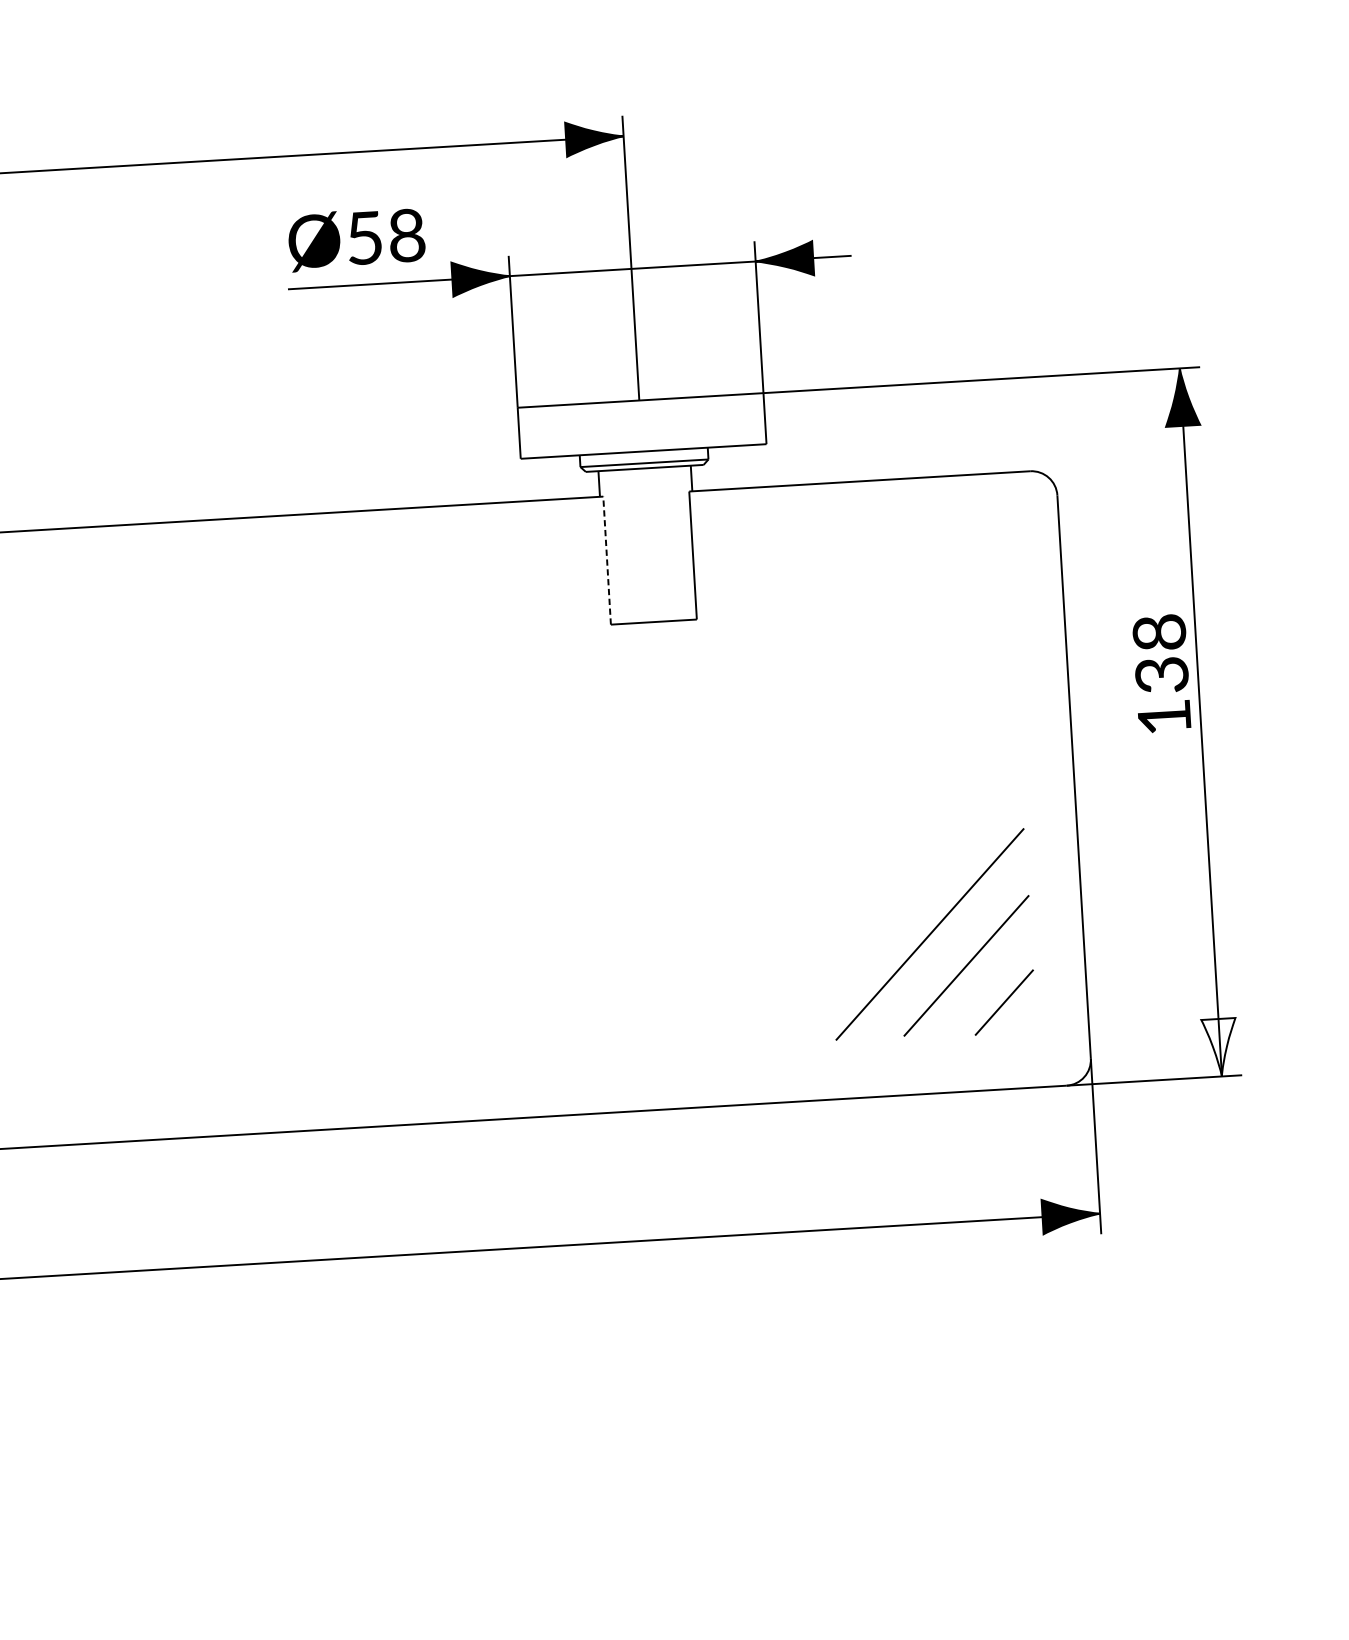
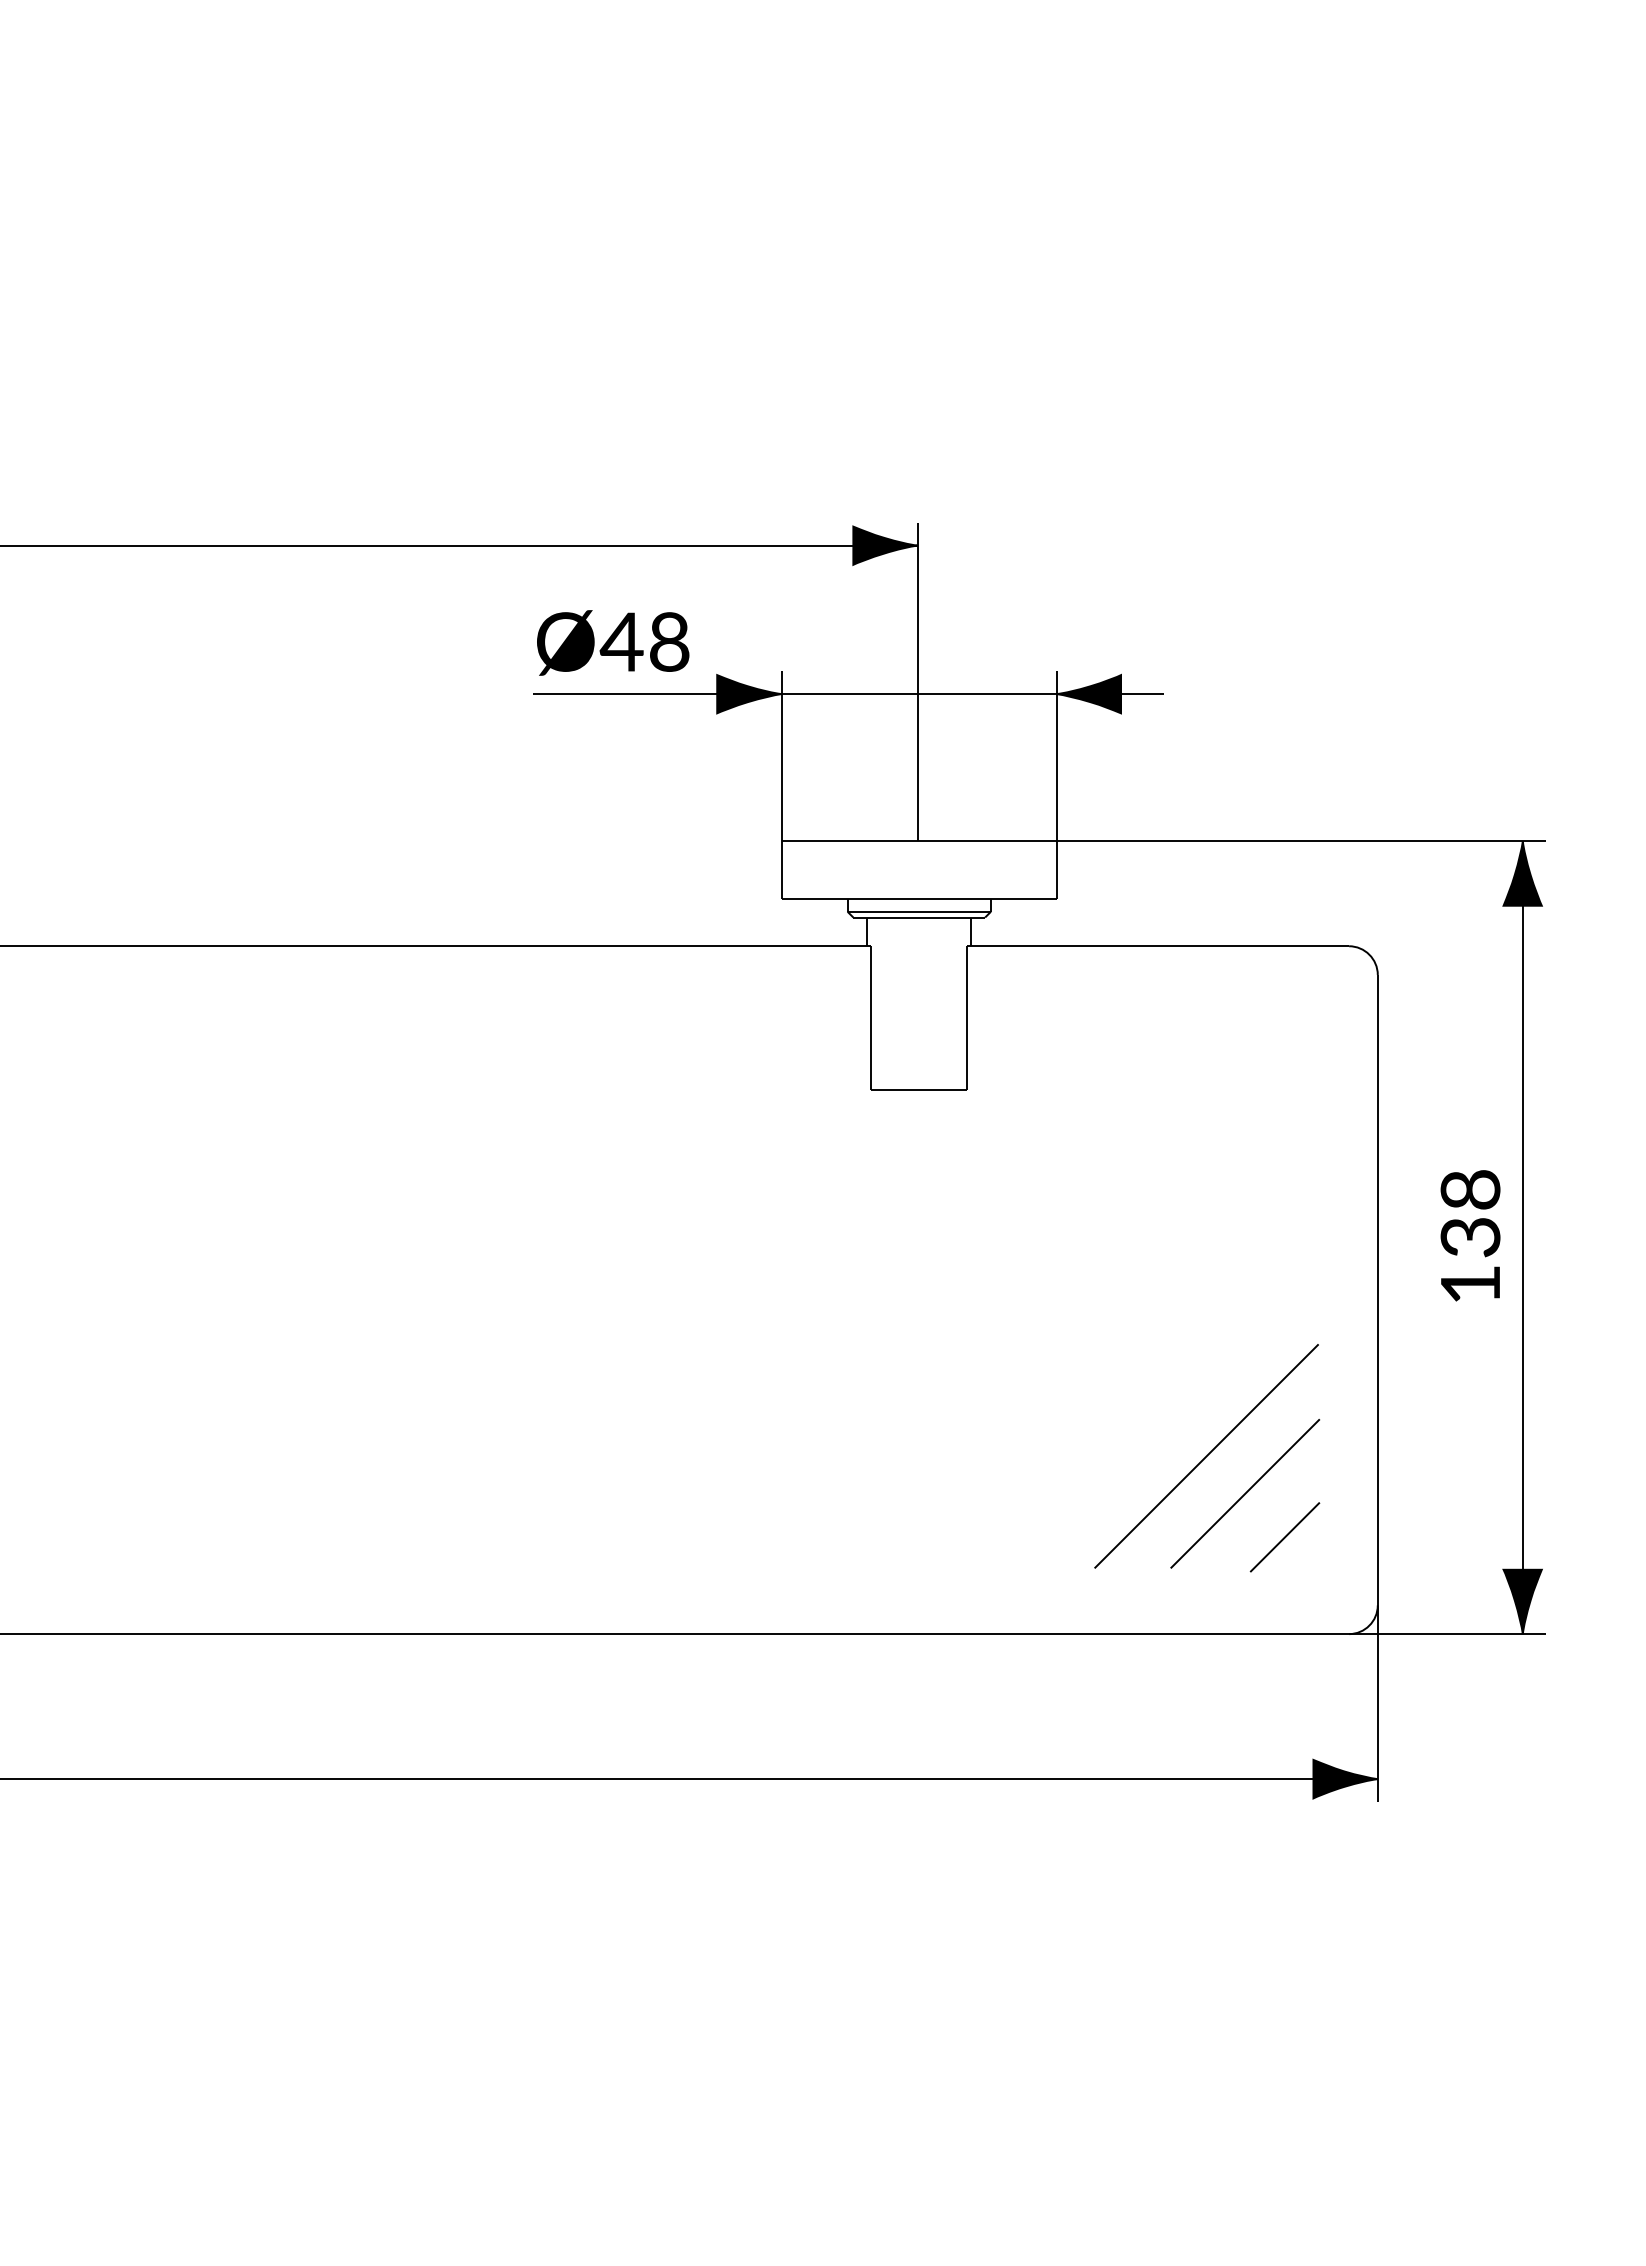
text: (364, 237) -> (621, 641), Ø58 -> Ø48
line: (607, 560) -> (871, 1017), dashed -> solid
text: (1161, 673) -> (1470, 1235), moved
fill: (1219, 1047) -> (1522, 1601), added

